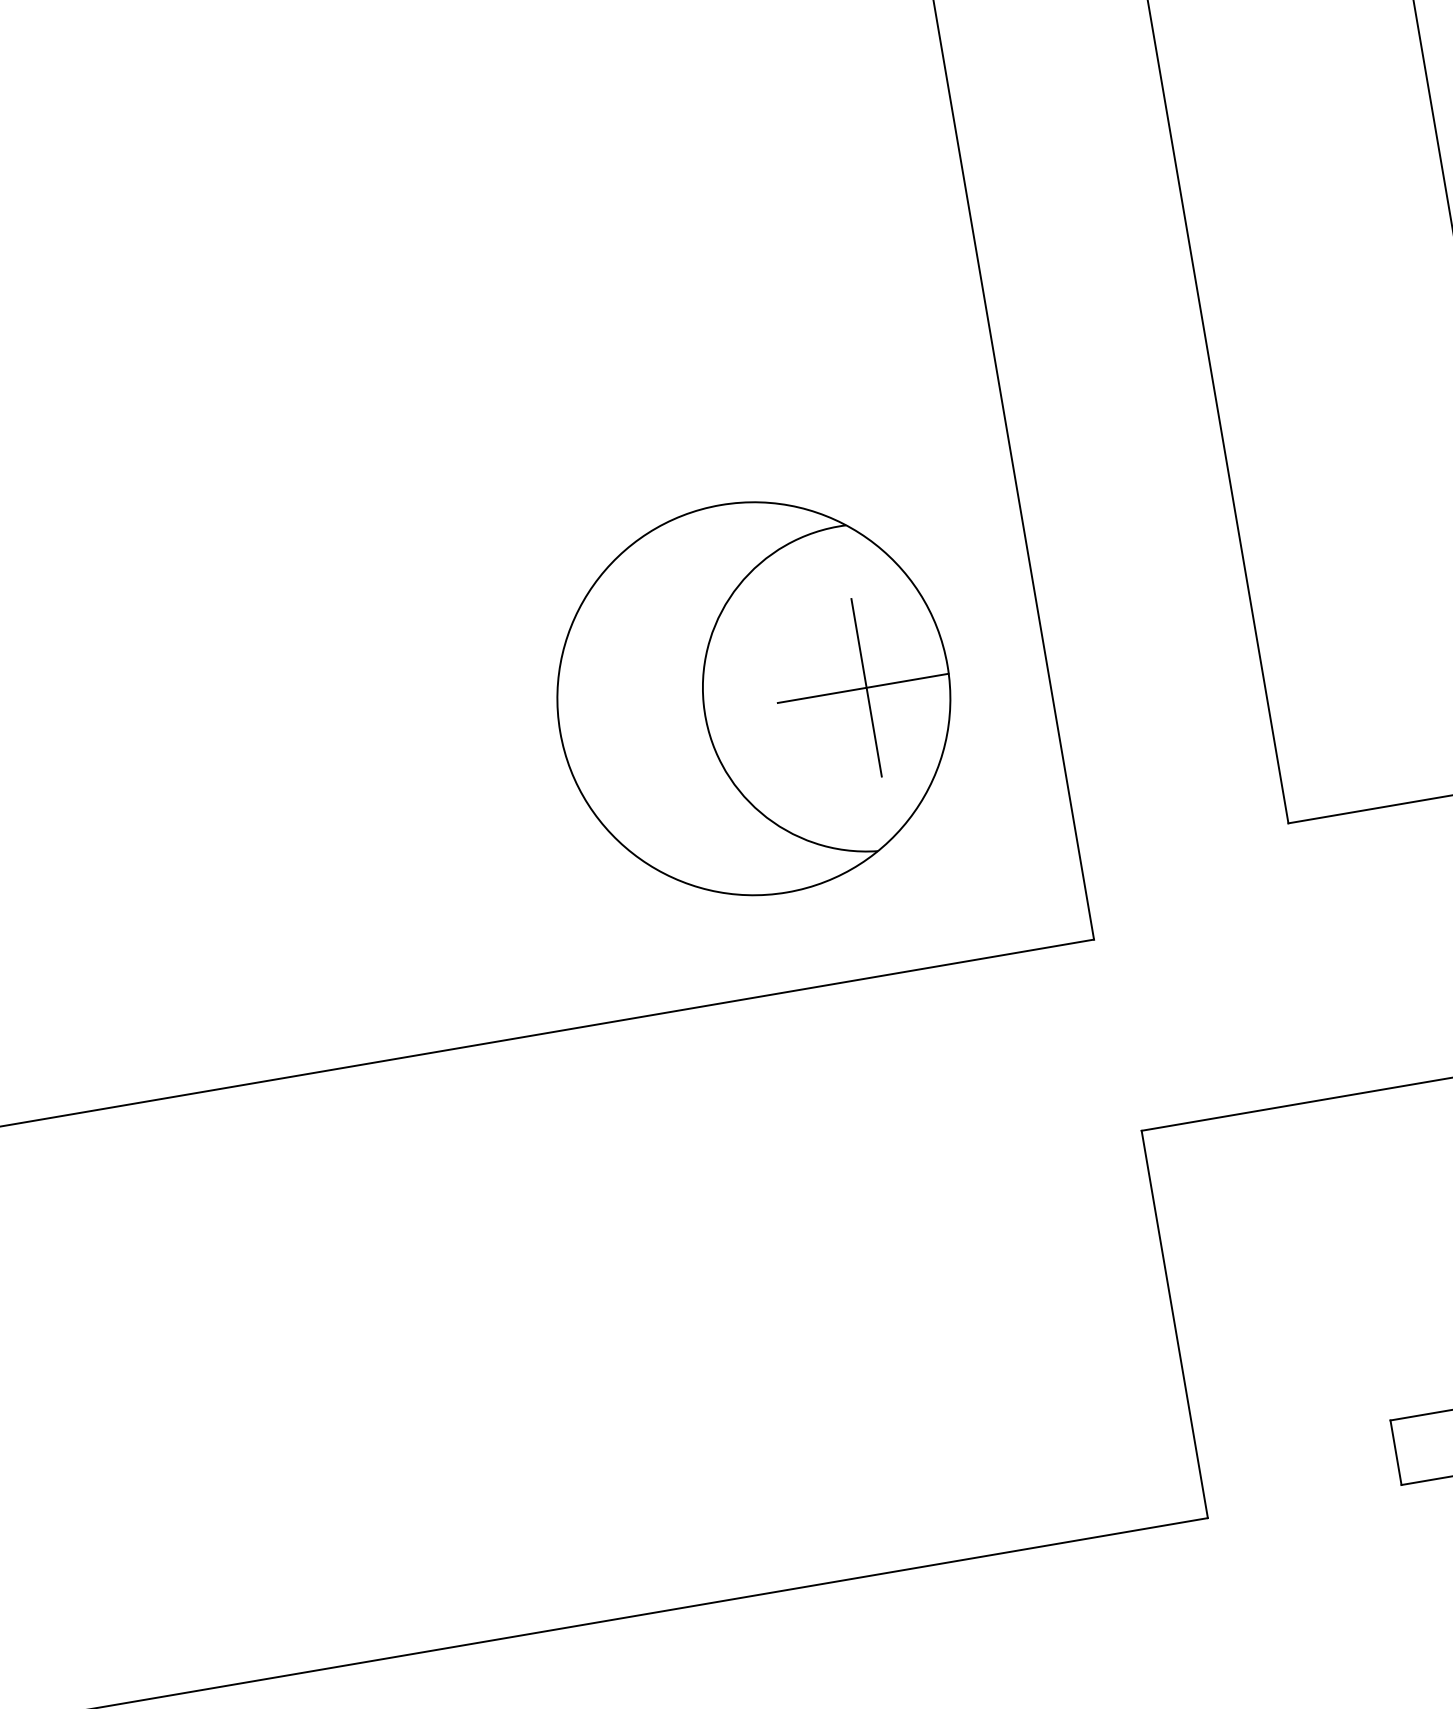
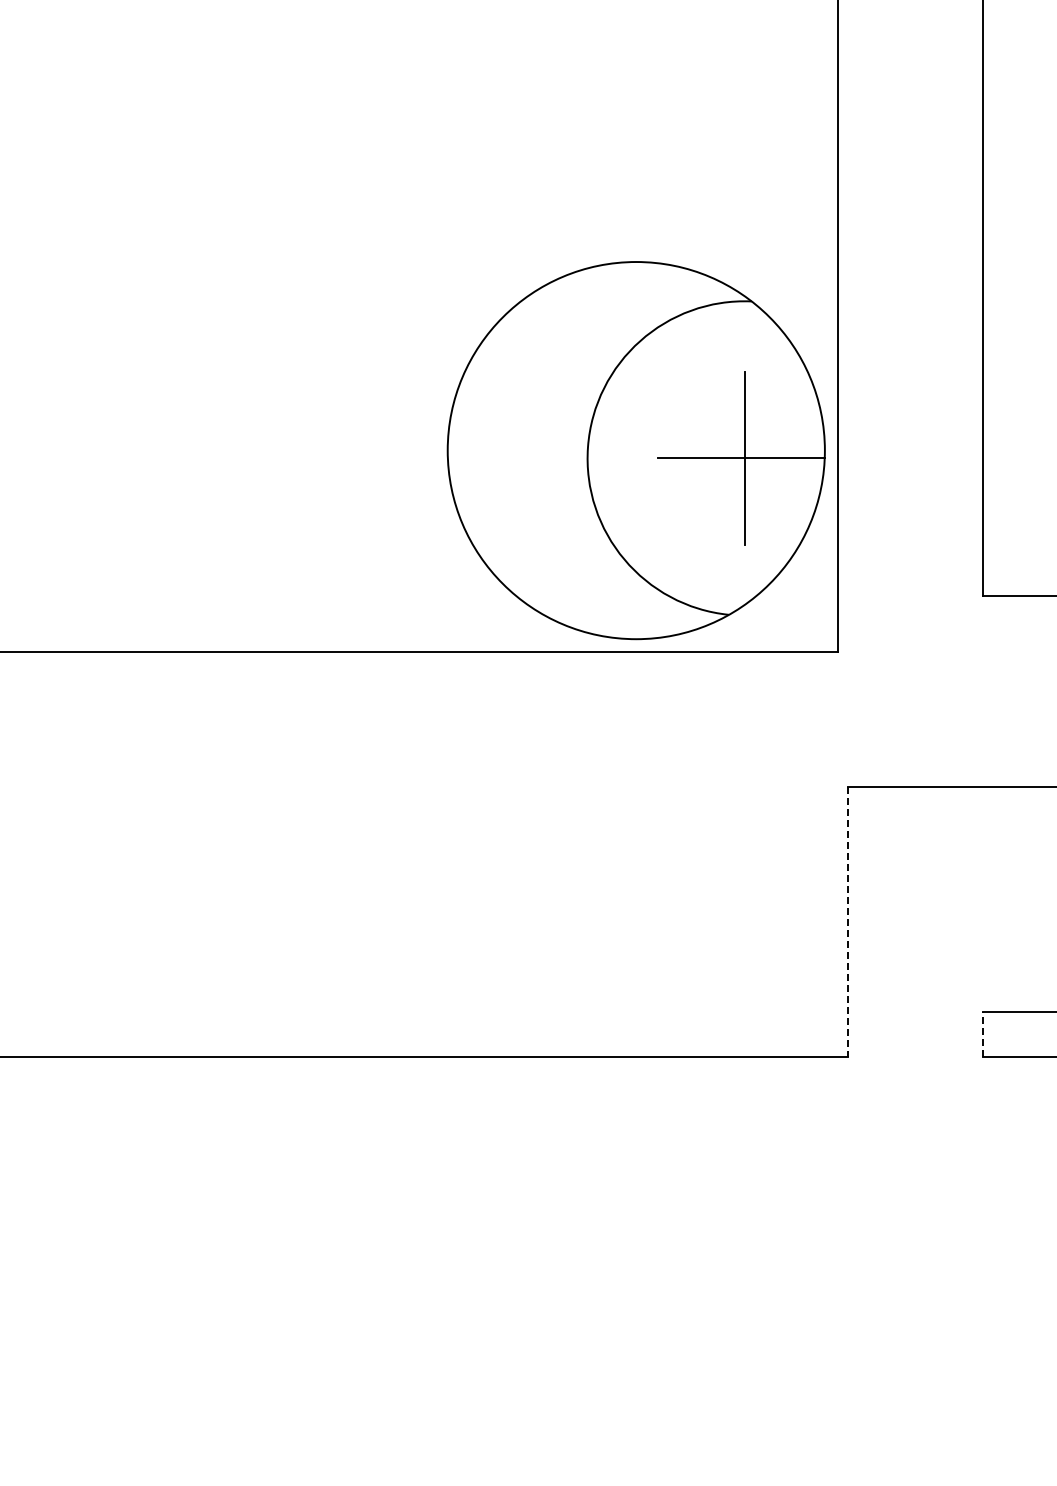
part: (752, 697) -> (635, 449), size x1.4
line: (1174, 1323) -> (848, 921), solid -> dashed
line: (1396, 1451) -> (983, 1033), solid -> dashed

